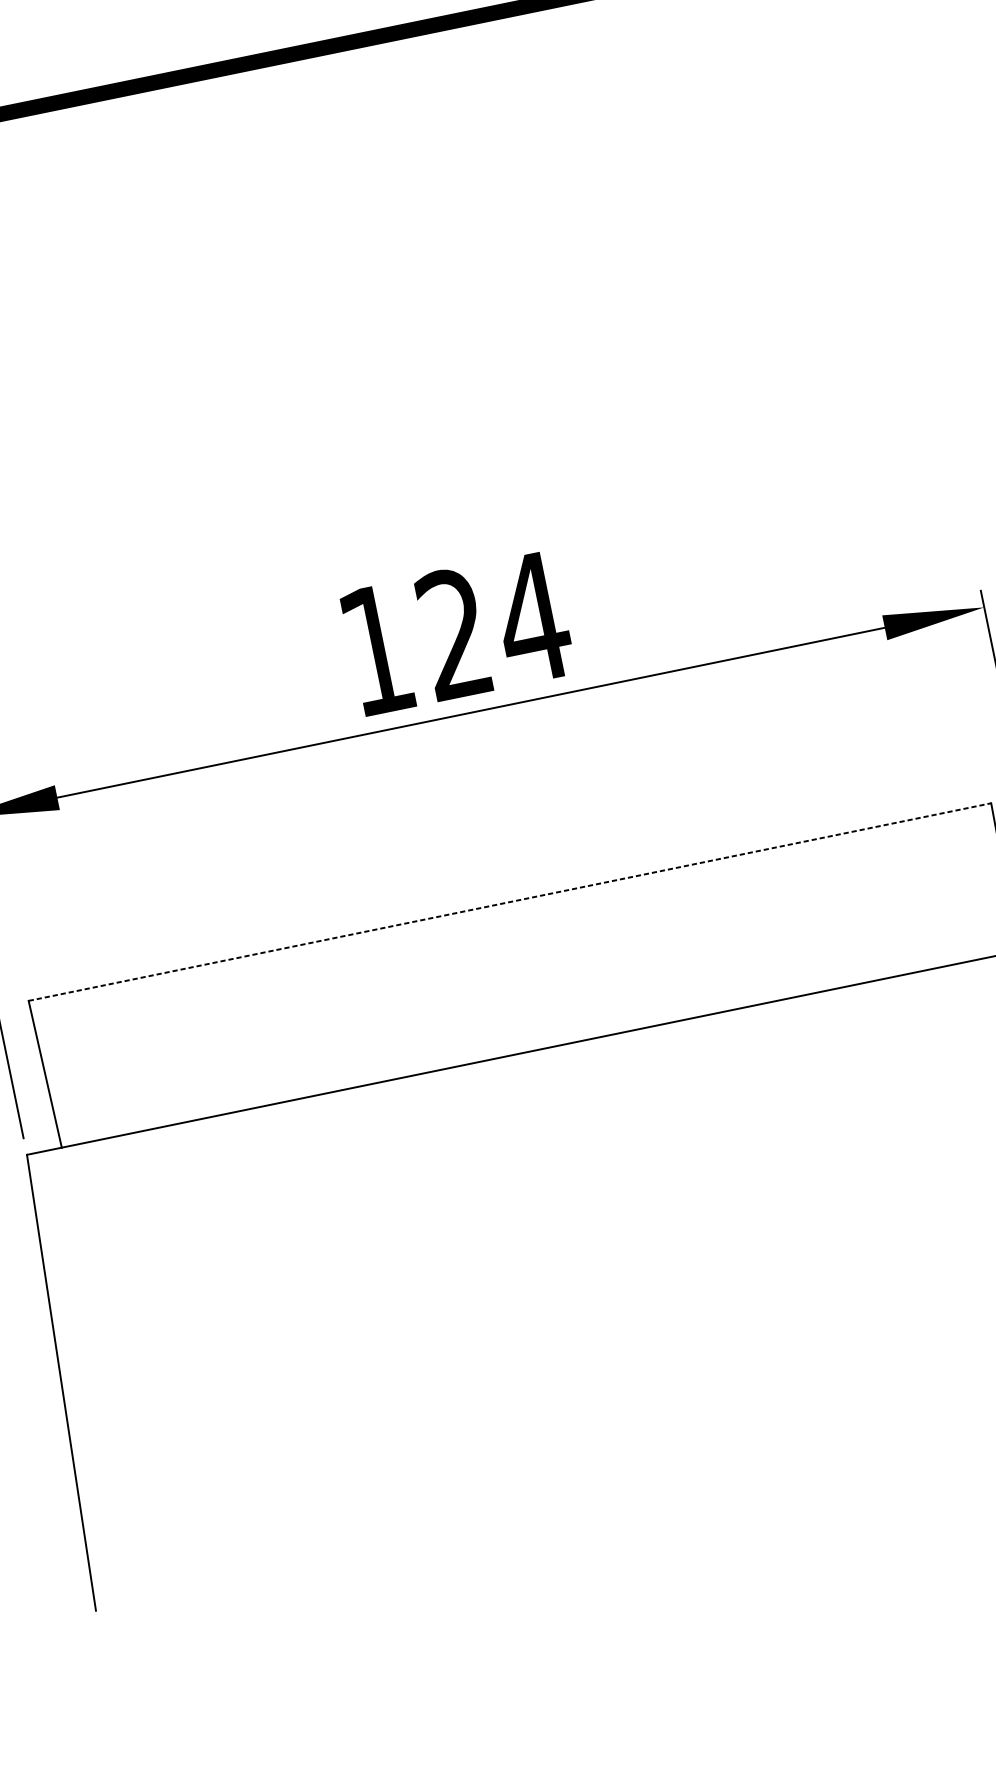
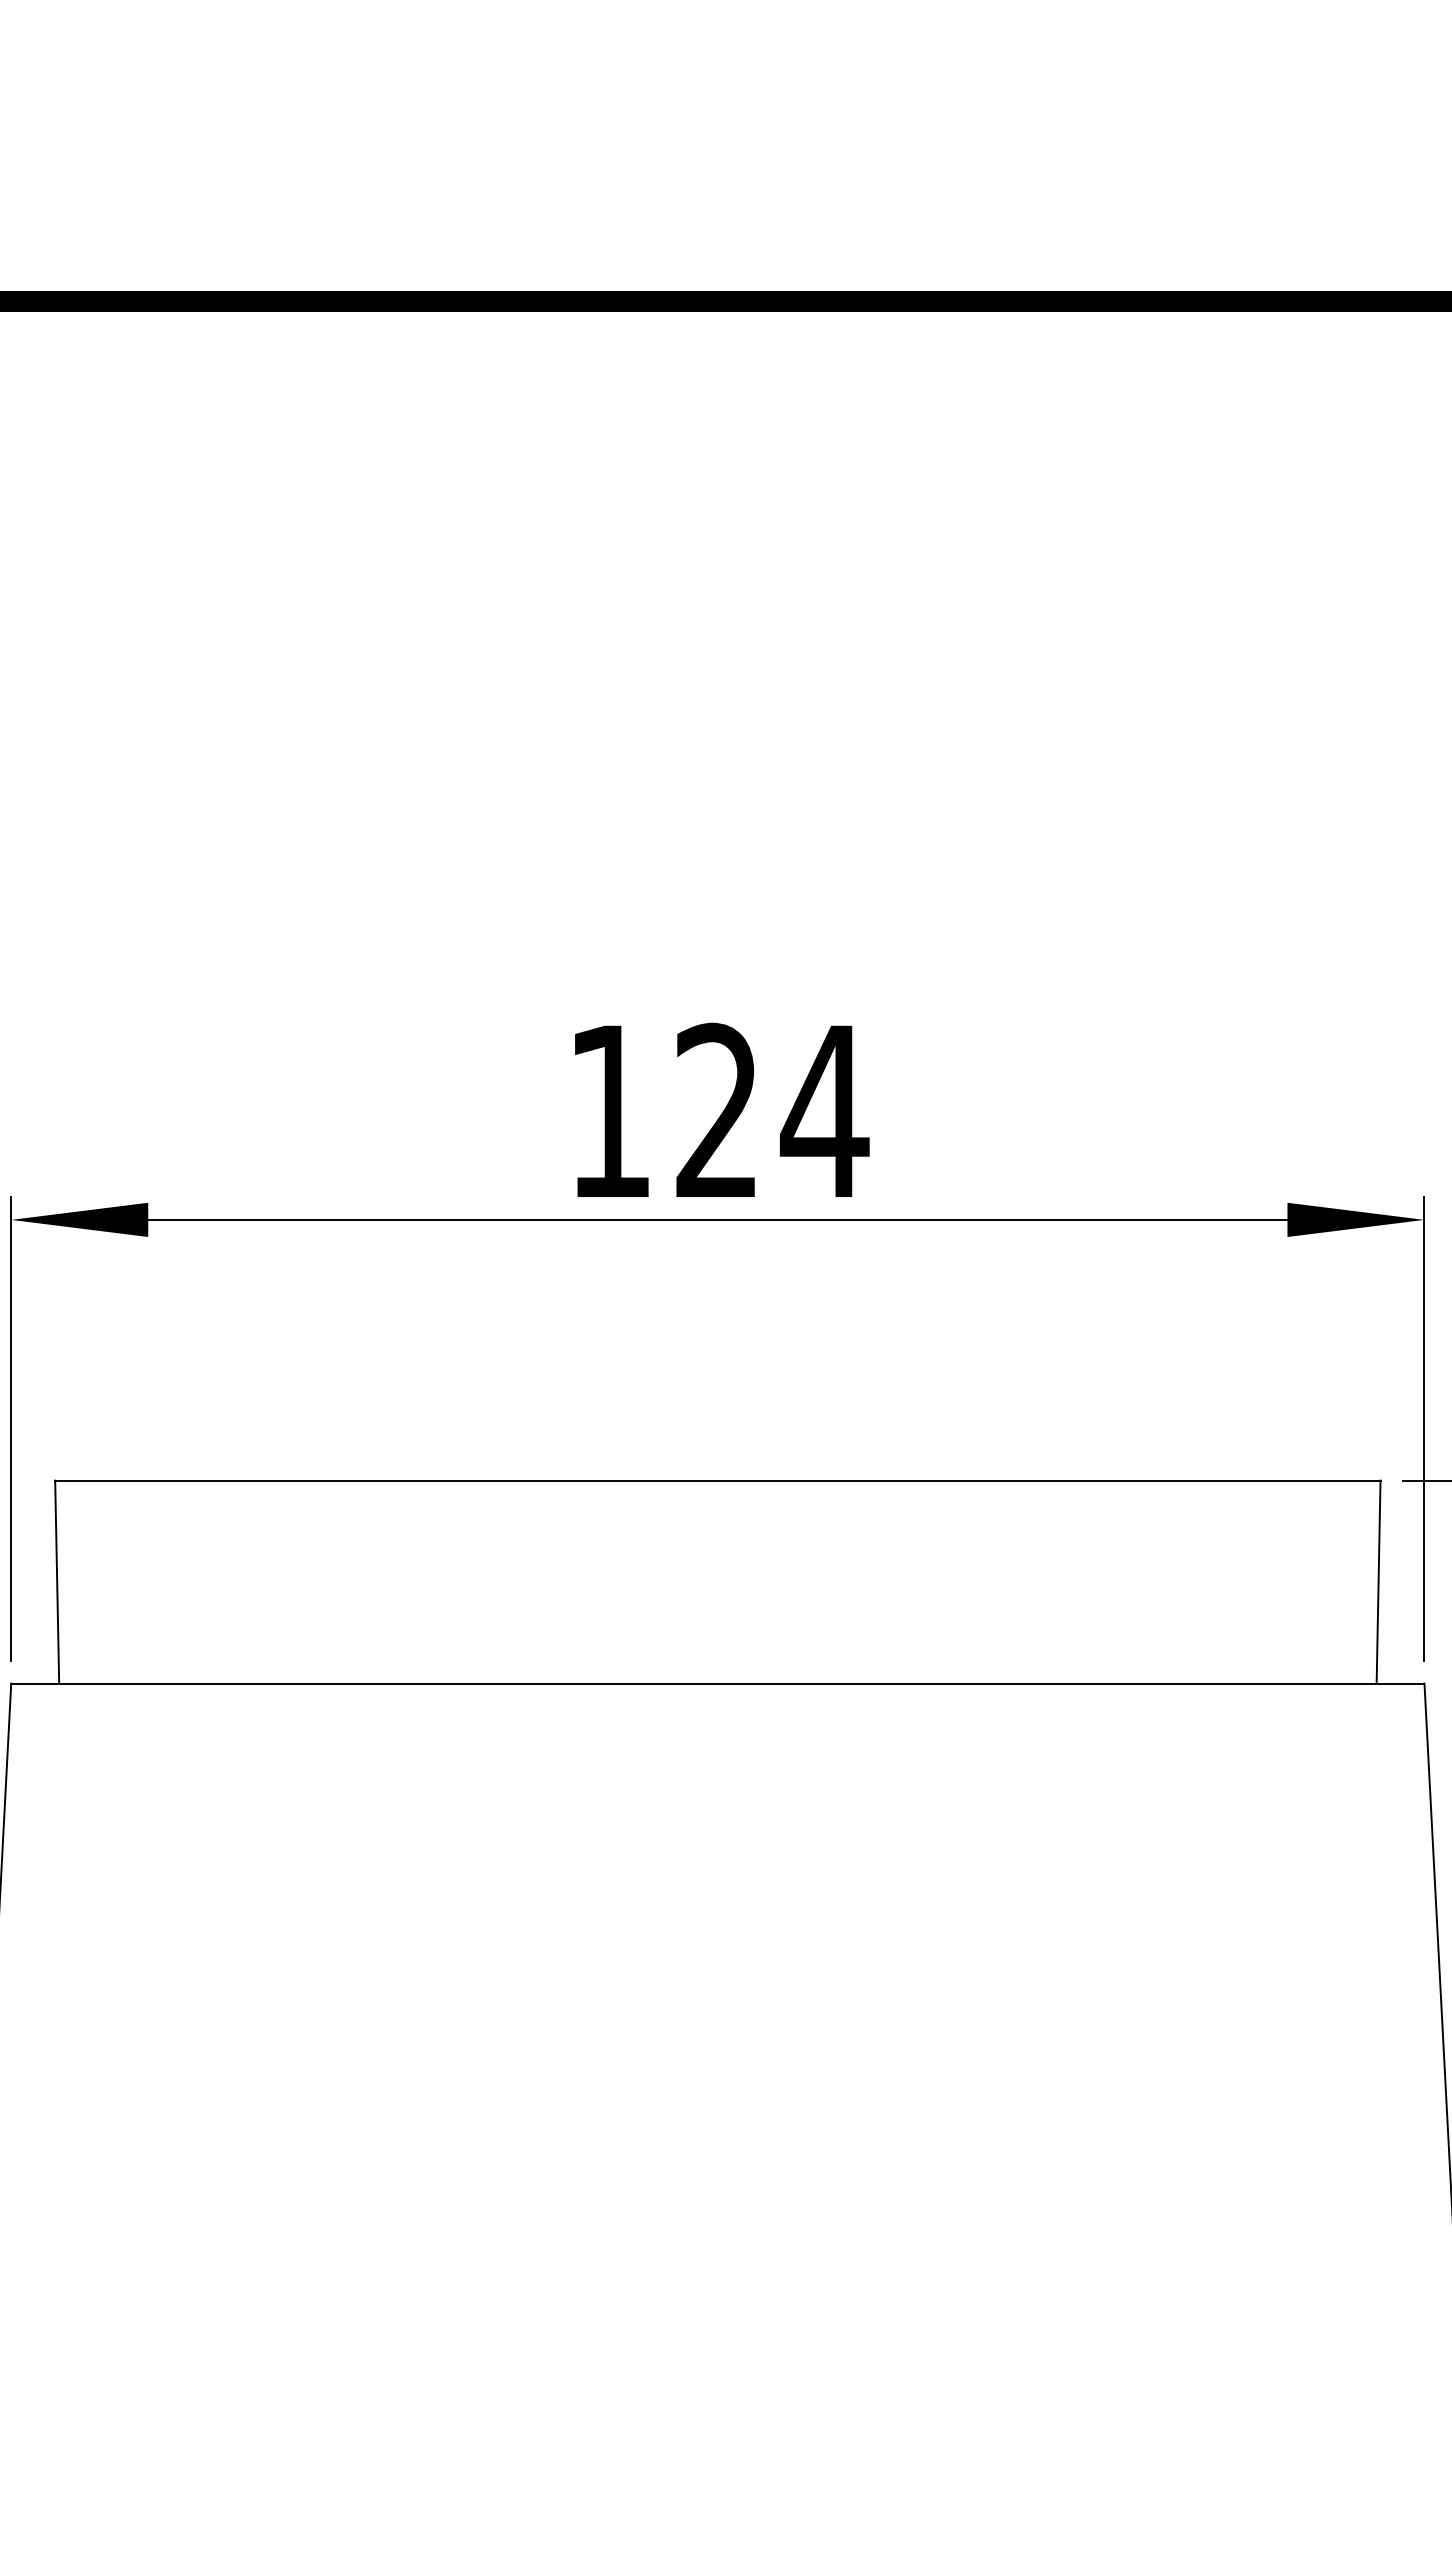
line: (509, 902) -> (717, 1480), dashed -> solid

